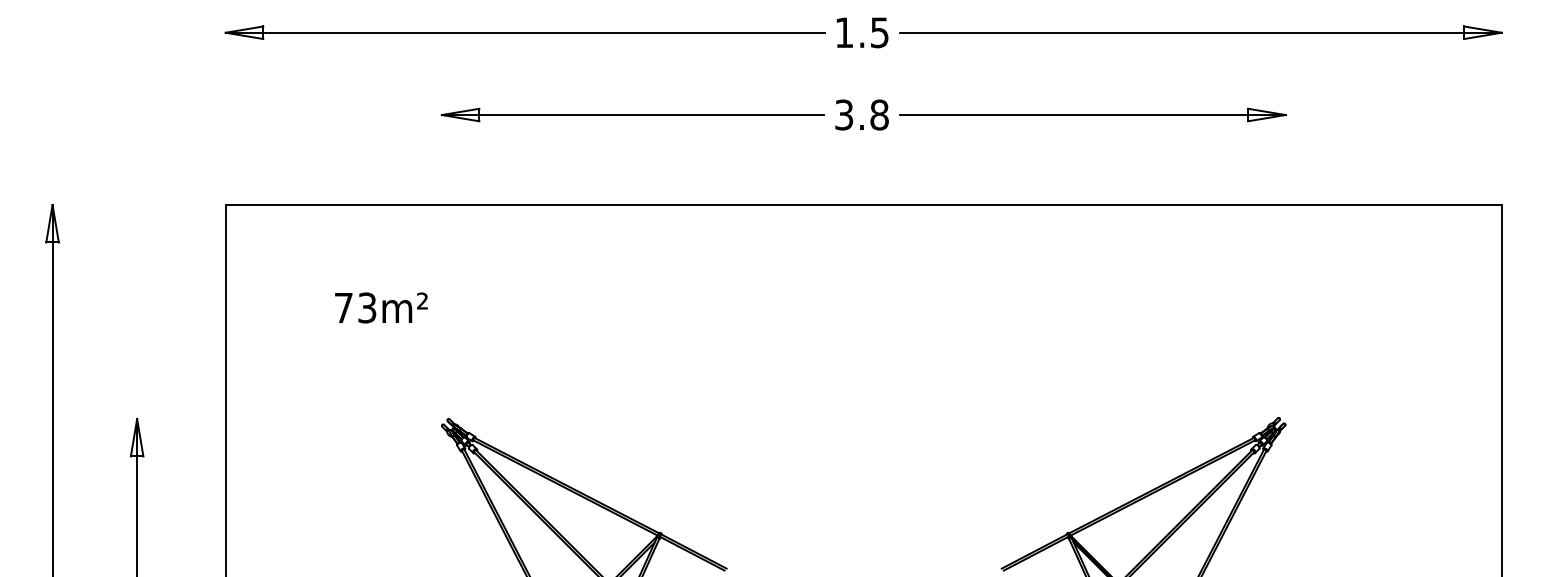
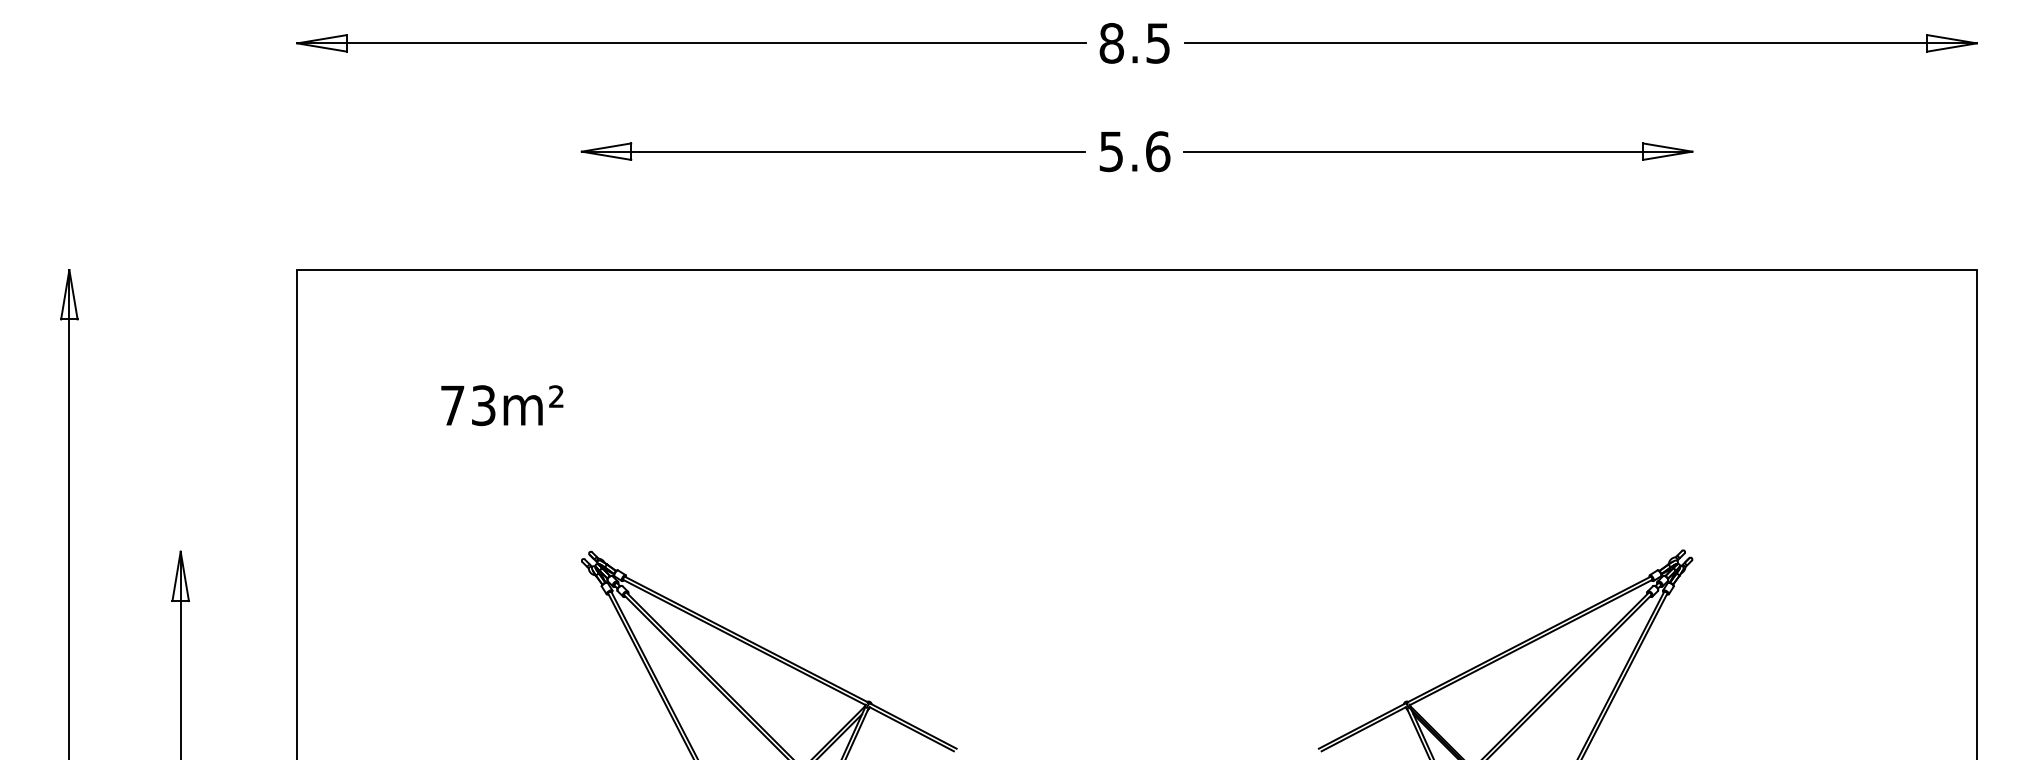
text: (844, 32) -> (1111, 43), 1.5 -> 8.5
text: (862, 114) -> (1135, 151), 3.8 -> 5.6

